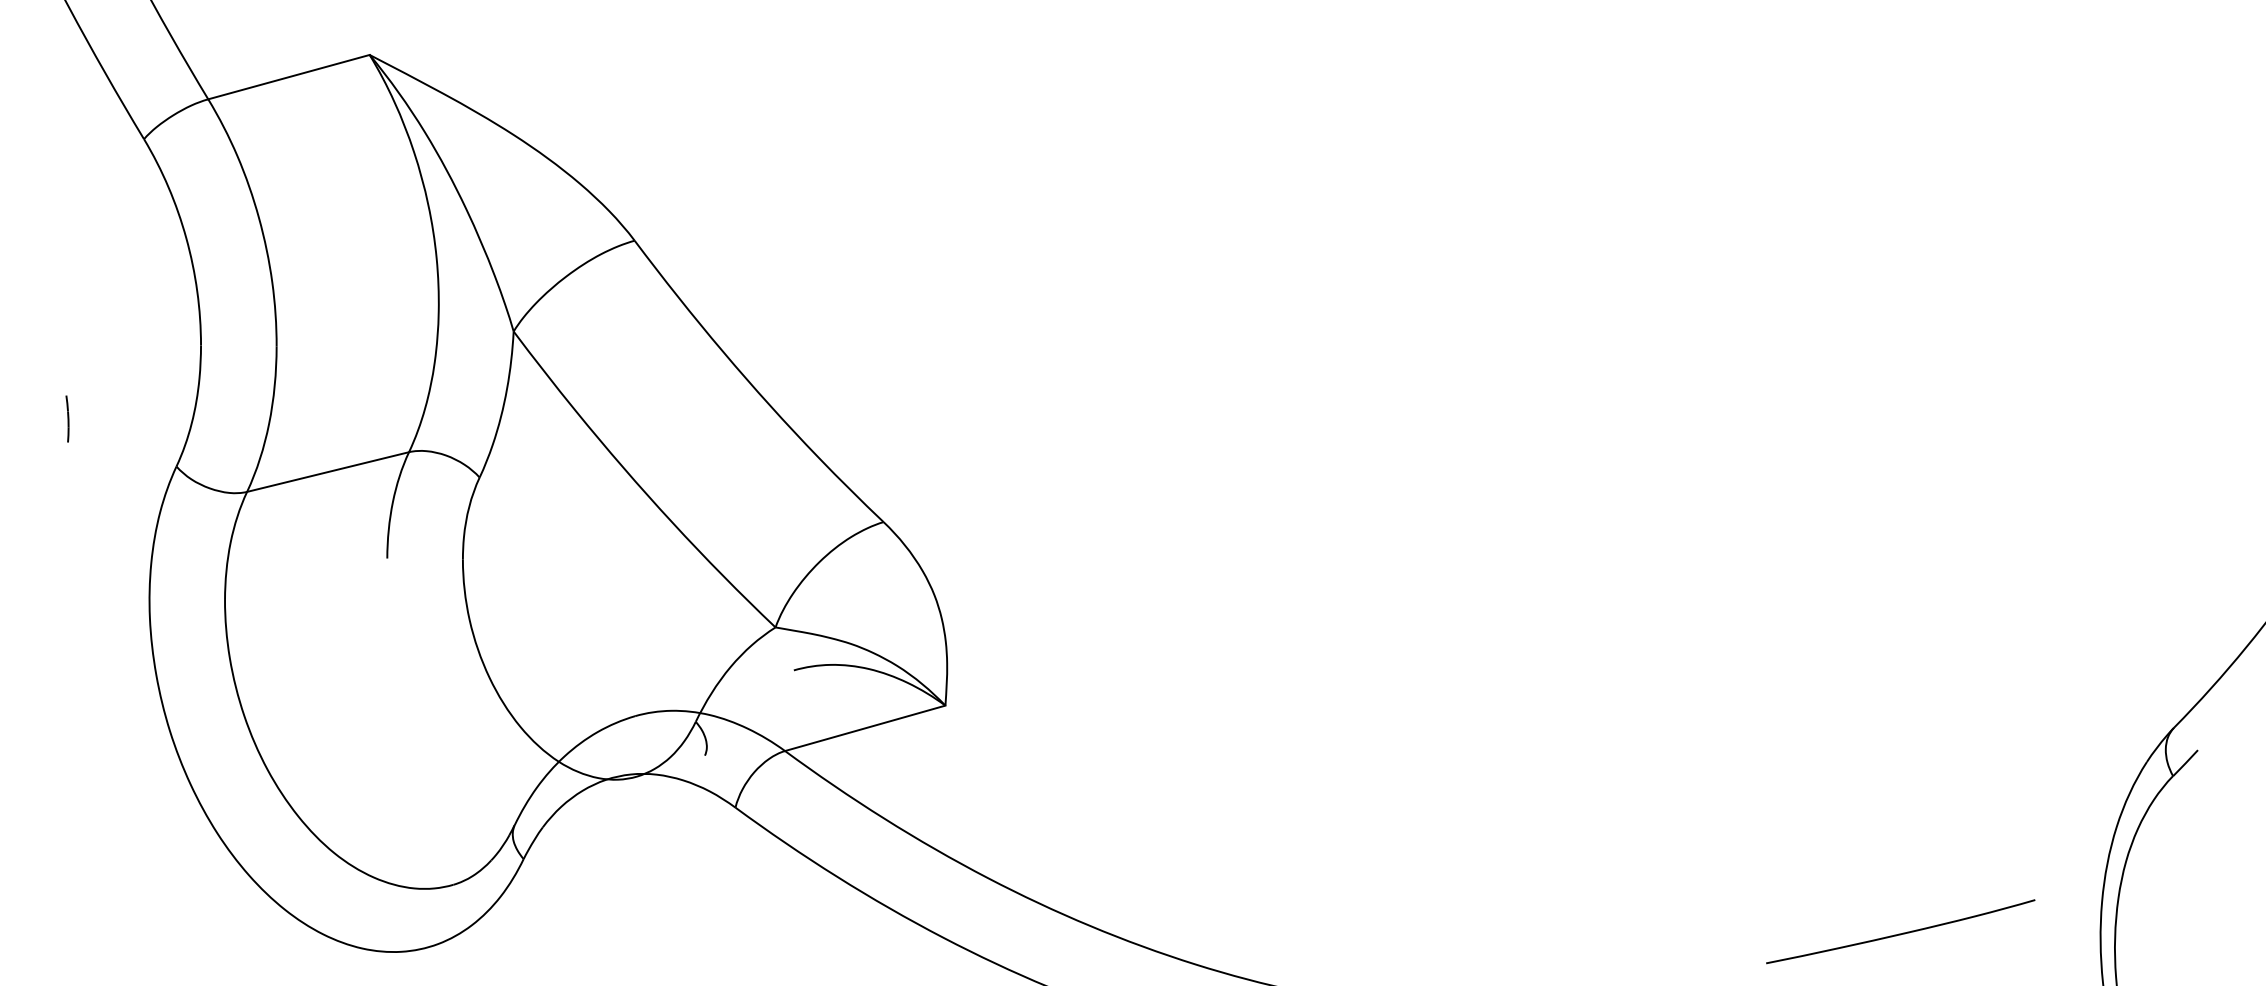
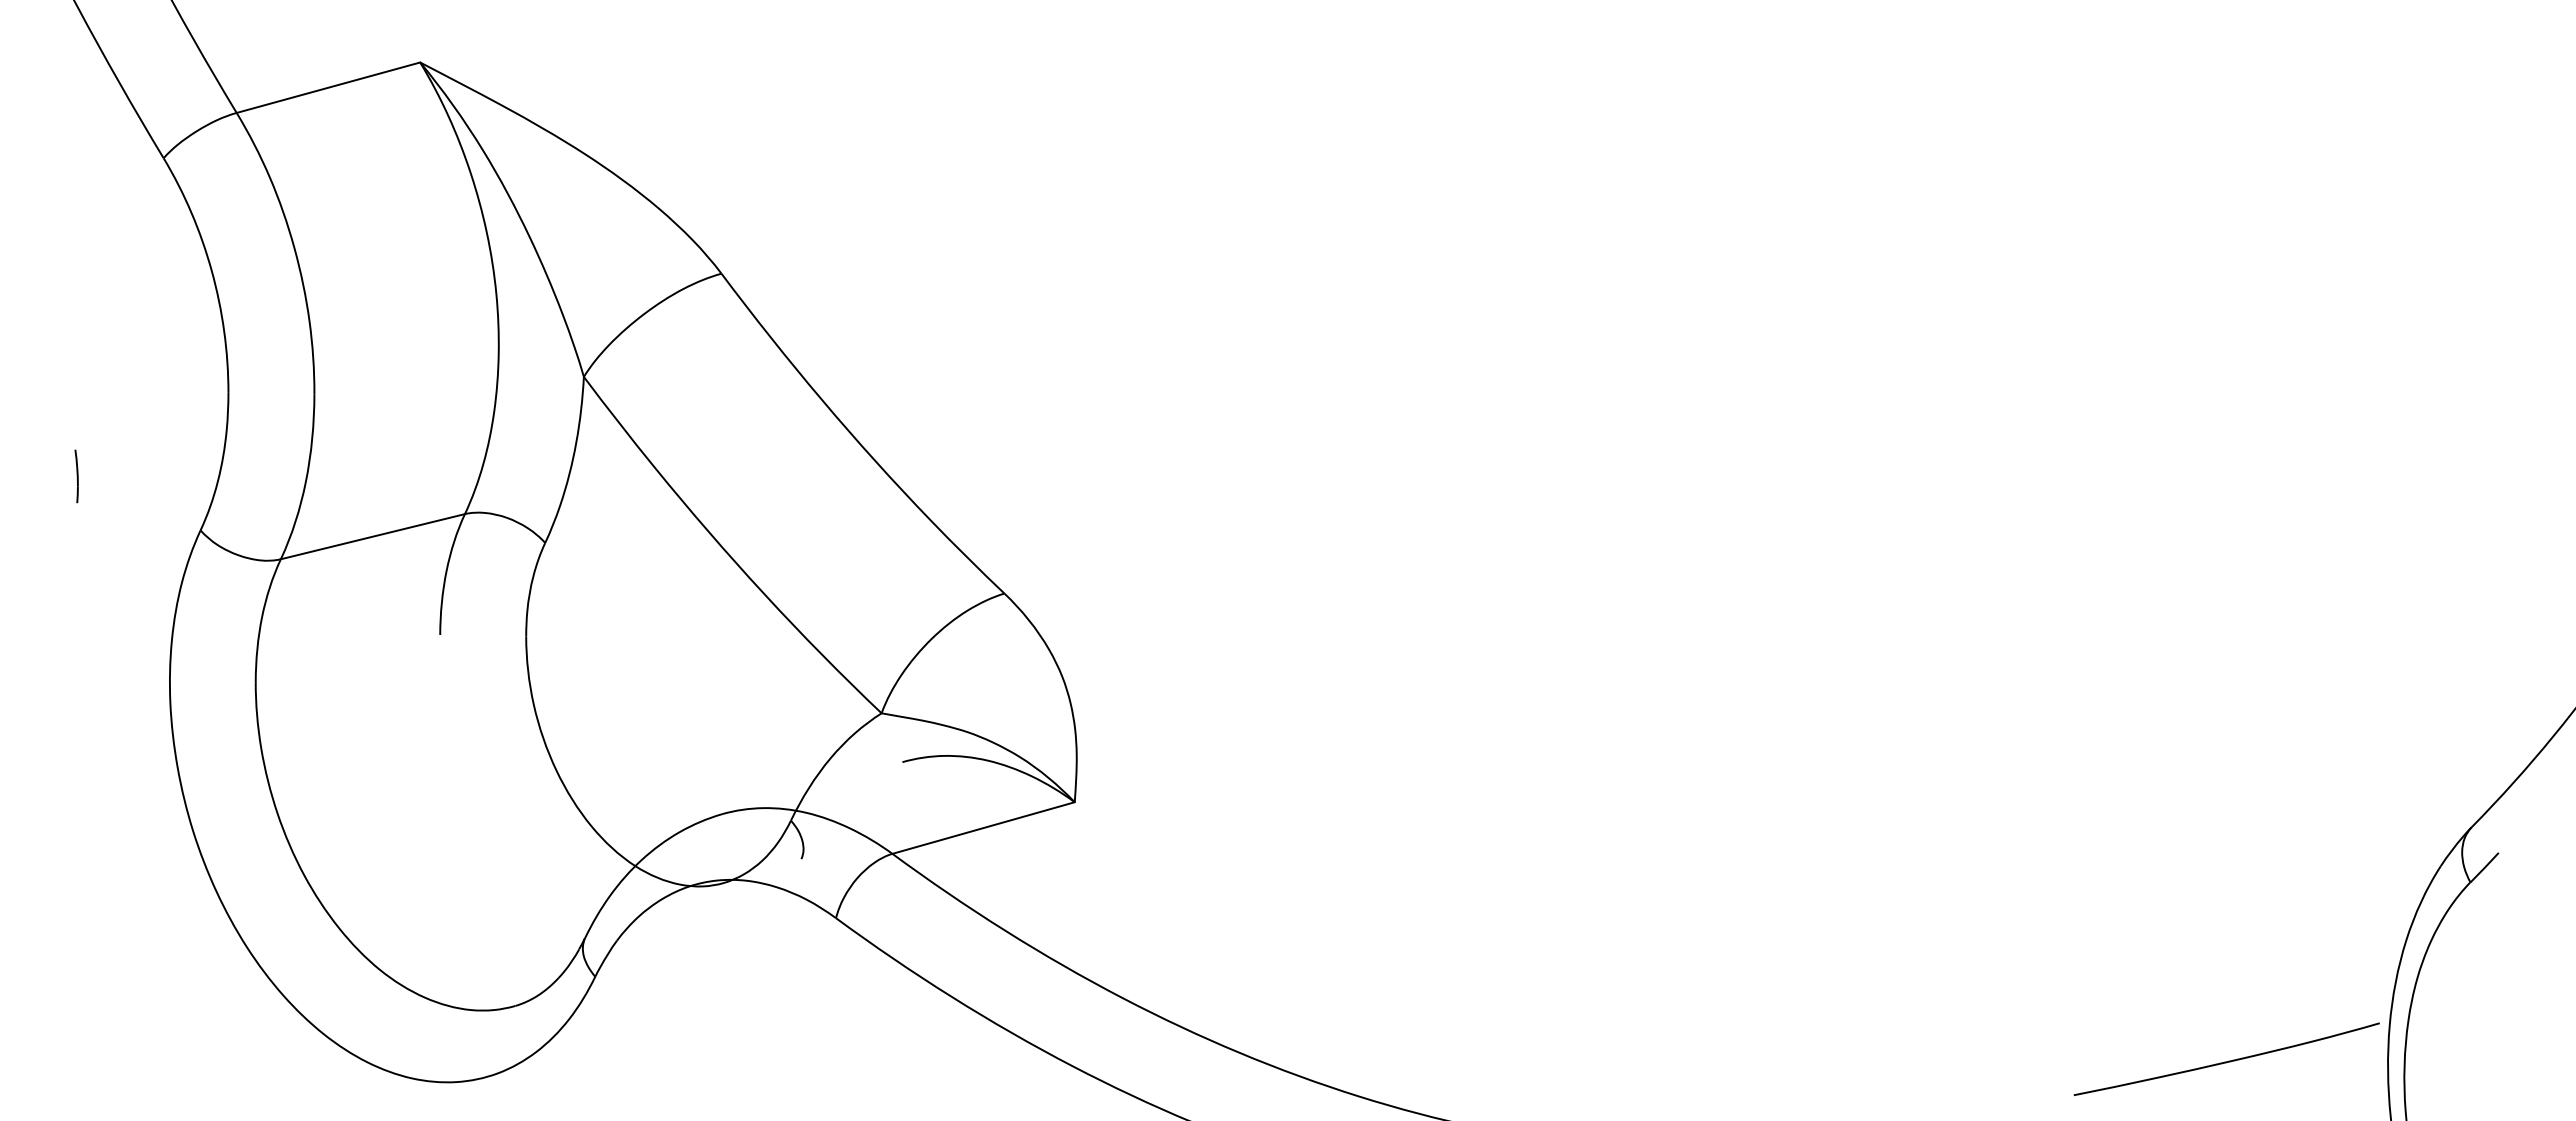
curve: (1902, 932) -> (2228, 1060), moved

